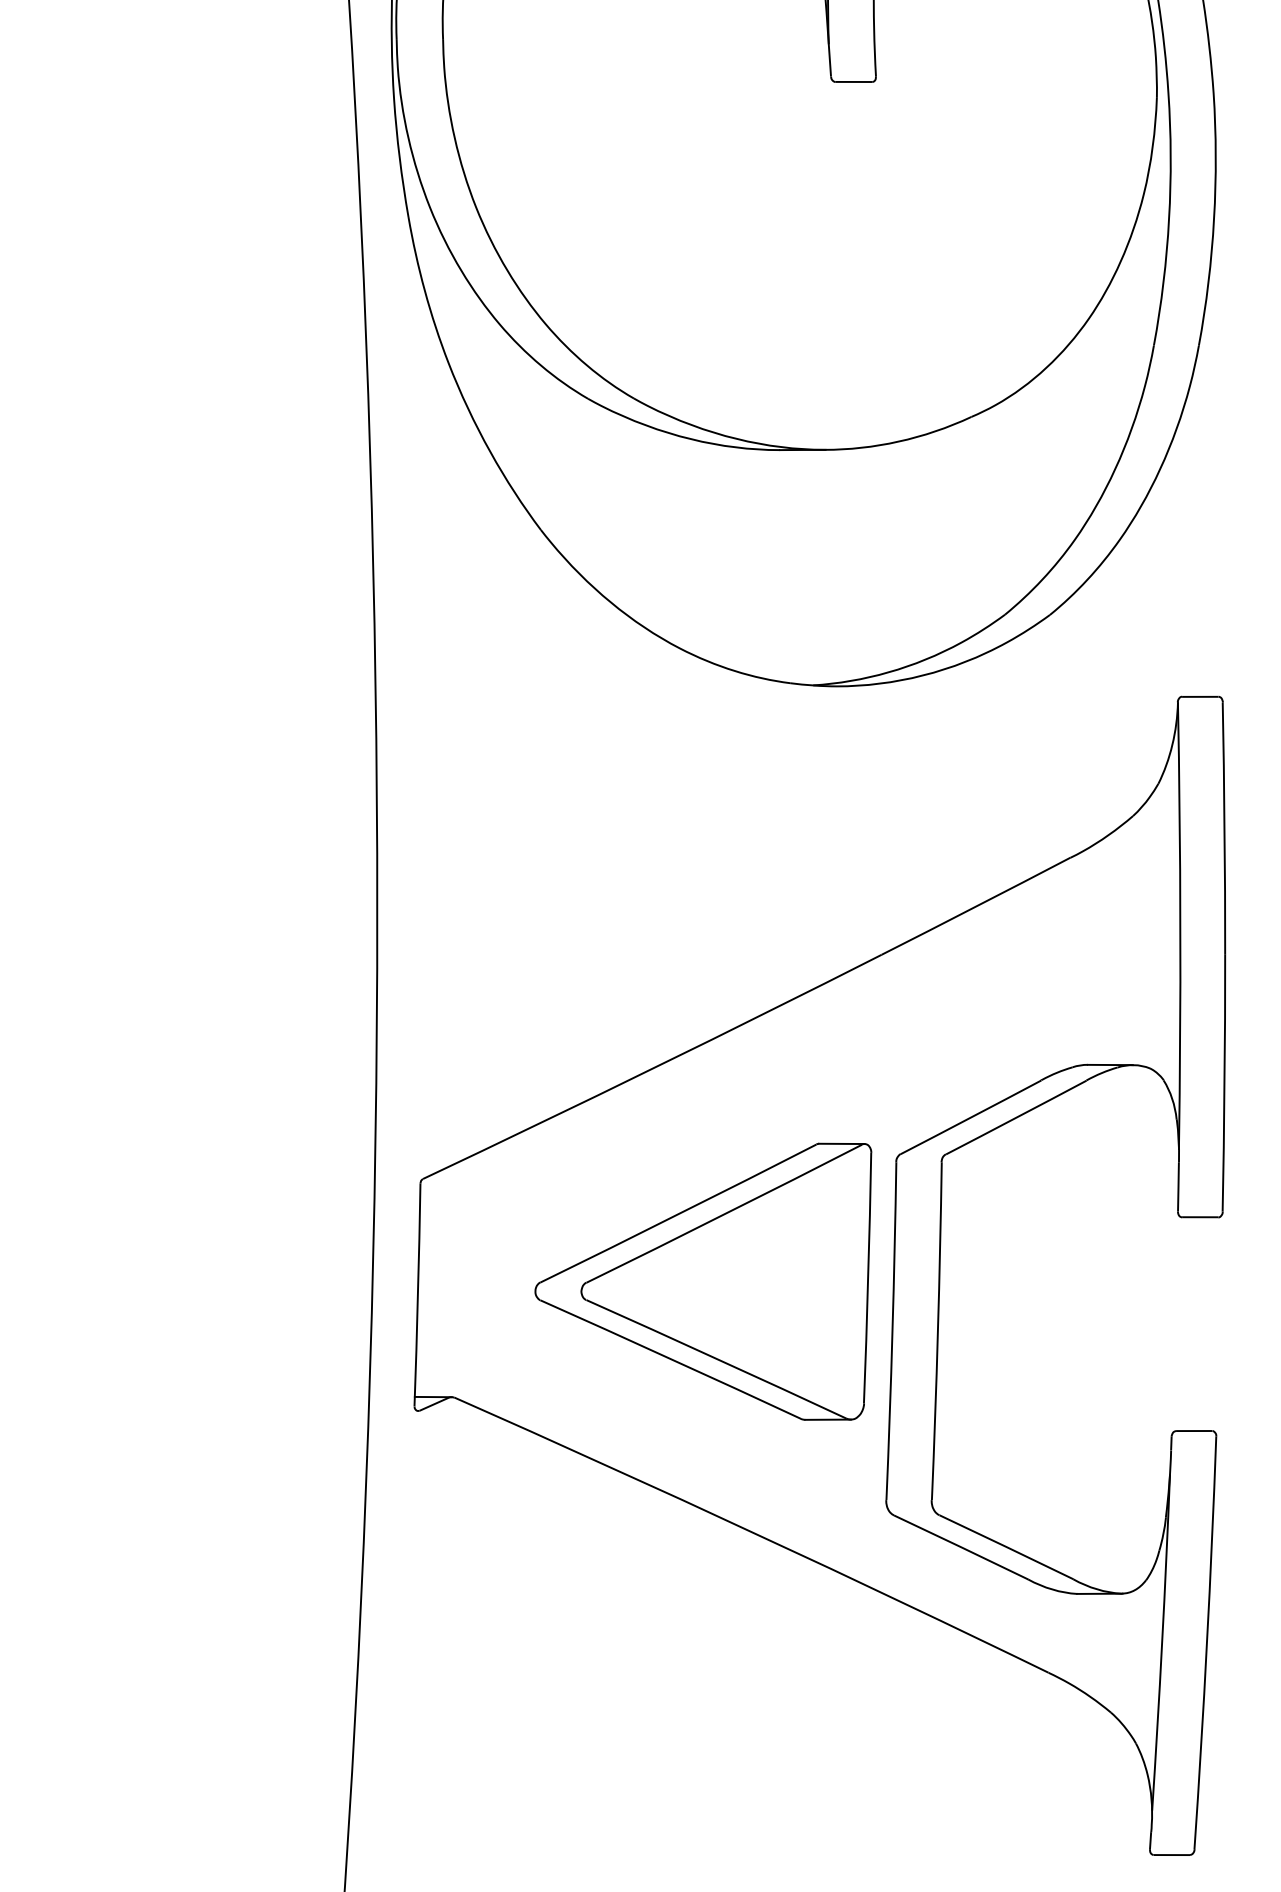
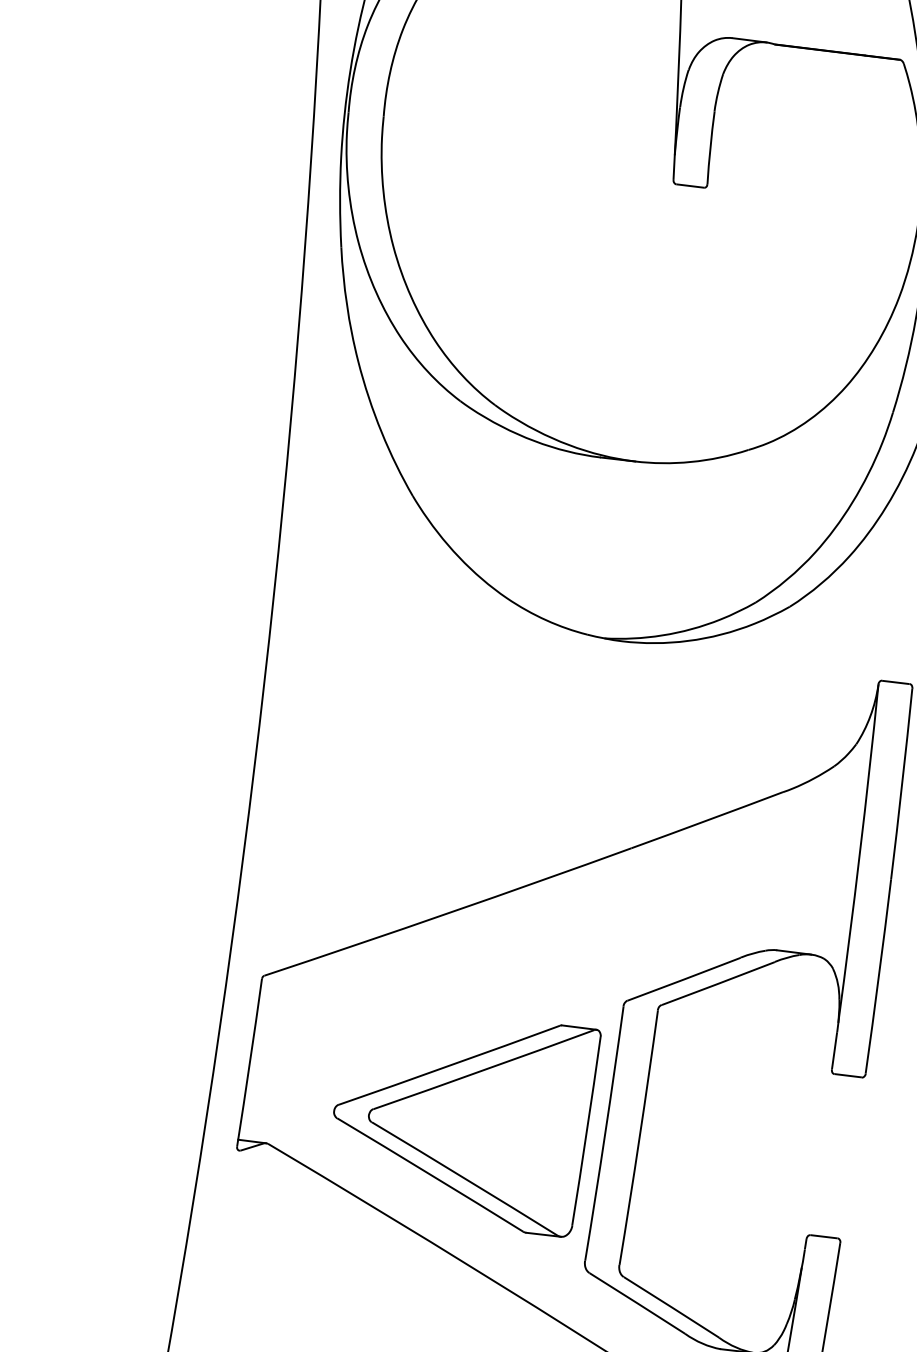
part: (703, 1281) -> (462, 1118), moved

